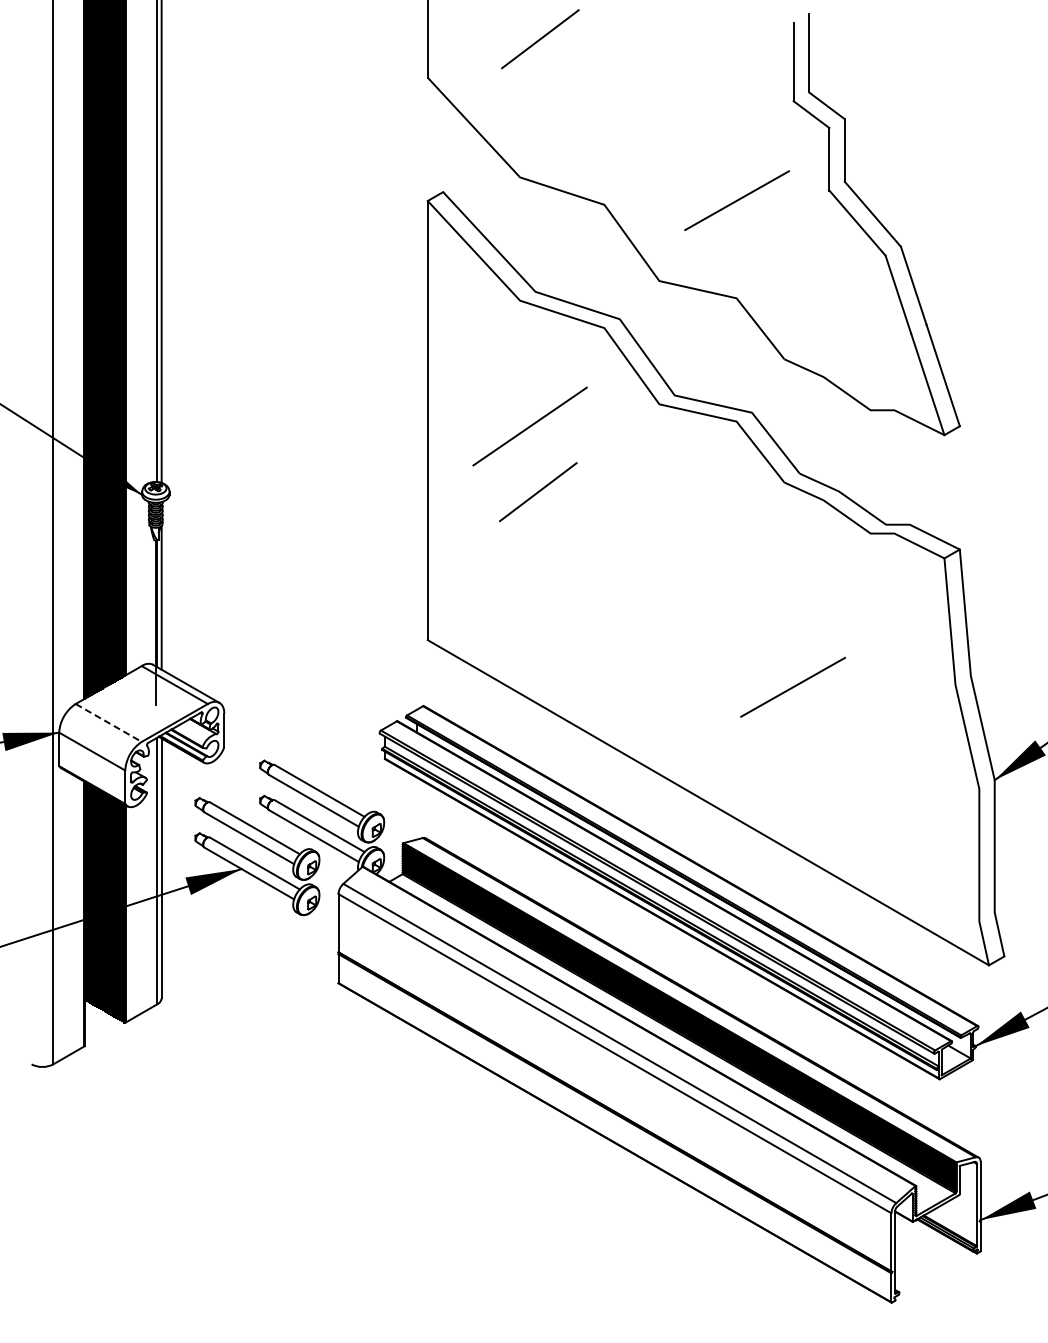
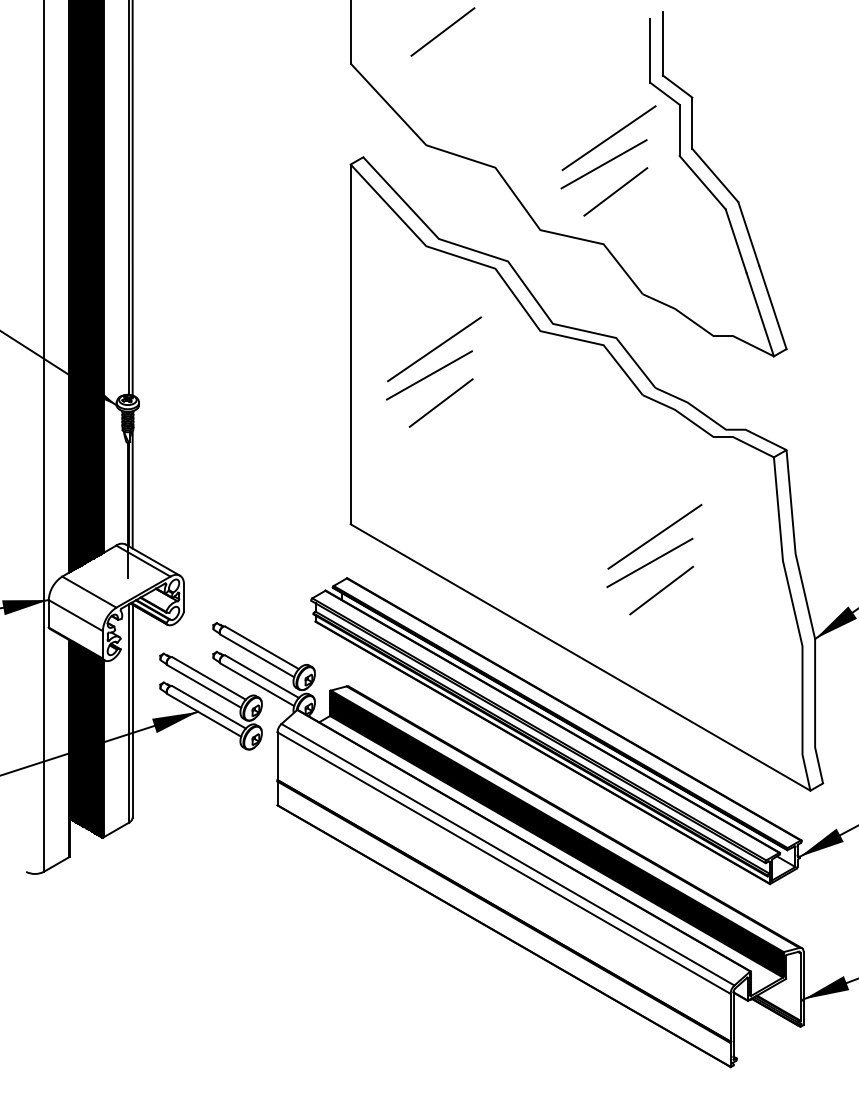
line: (742, 168) -> (608, 137), added
line: (751, 234) -> (615, 192), added
line: (523, 458) -> (429, 375), added
line: (798, 655) -> (654, 536), added
line: (807, 721) -> (661, 590), added
line: (109, 723) -> (89, 592), dashed -> solid

